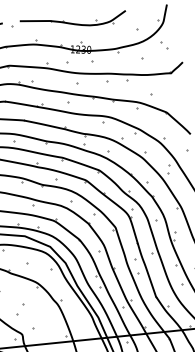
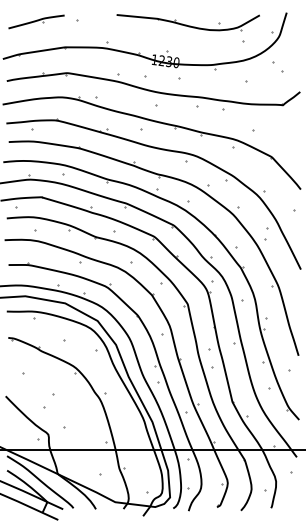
part: (72, 21) -> (187, 22), moved

